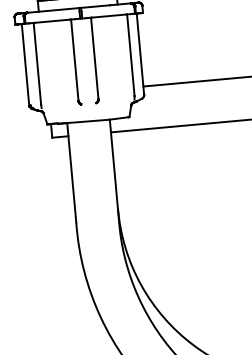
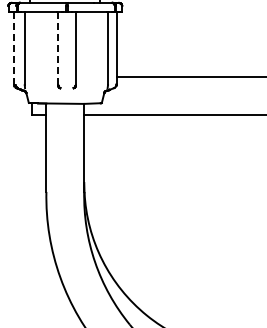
line: (75, 60) -> (58, 48), solid -> dashed
line: (25, 65) -> (14, 49), solid -> dashed

